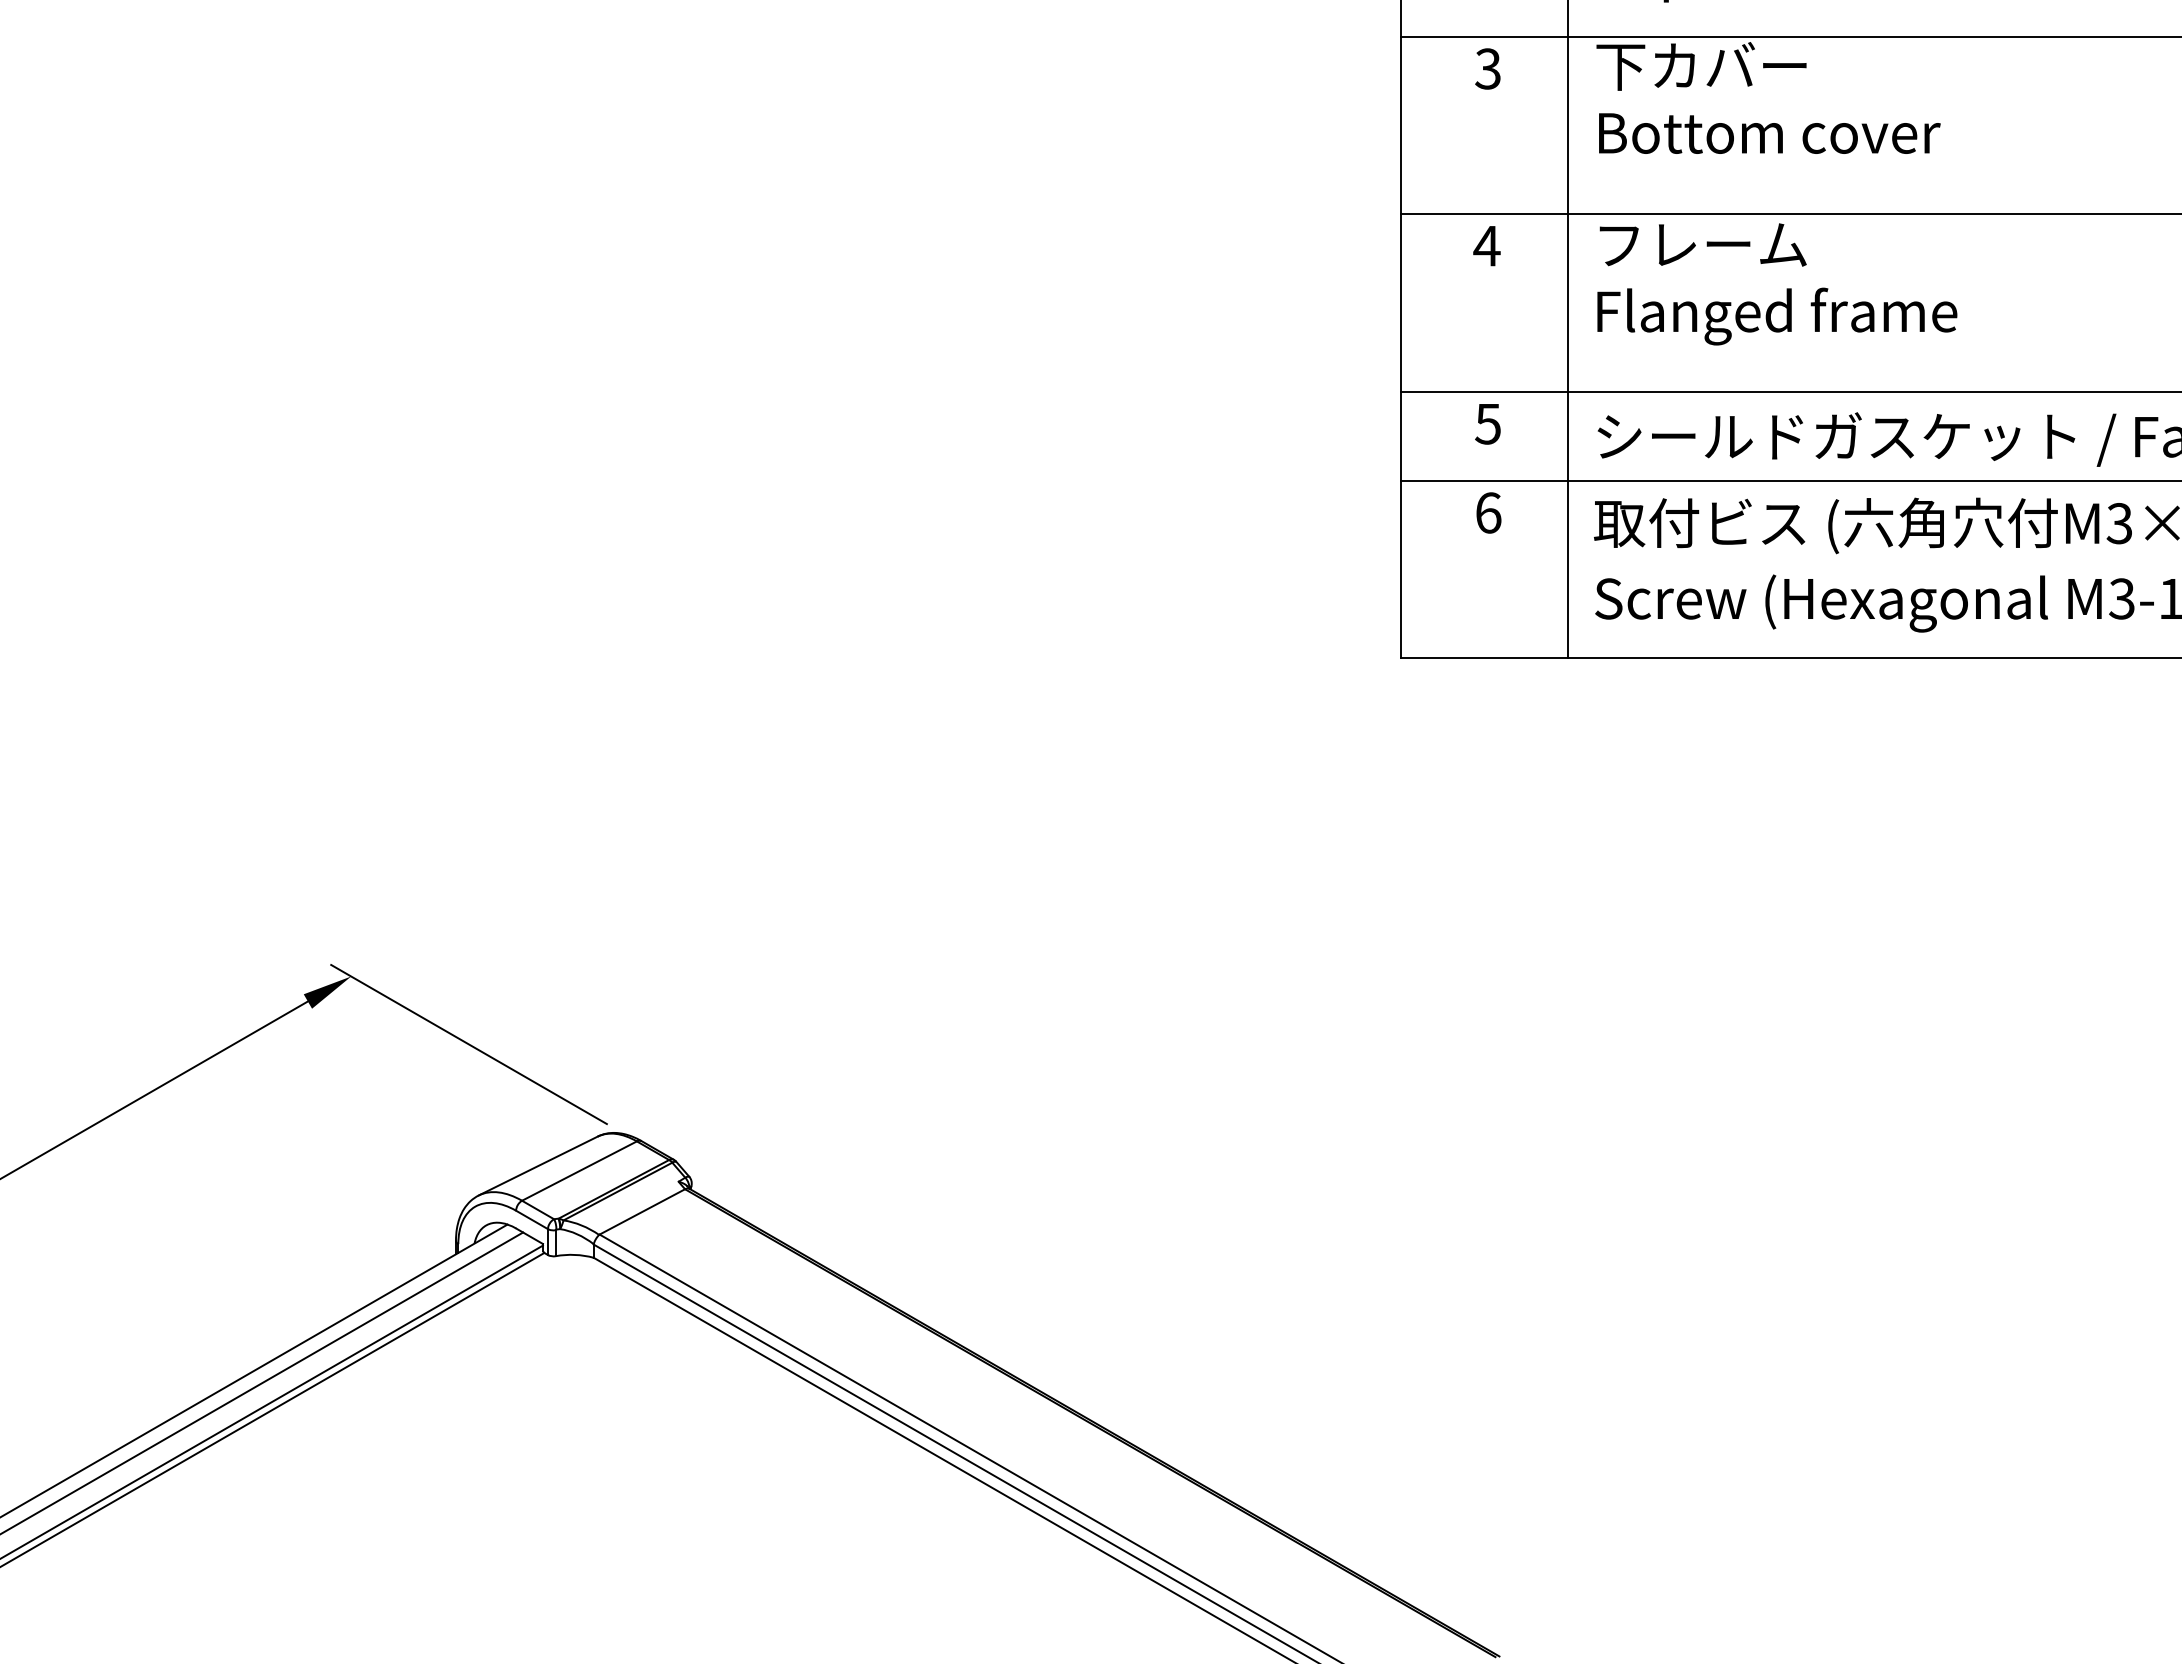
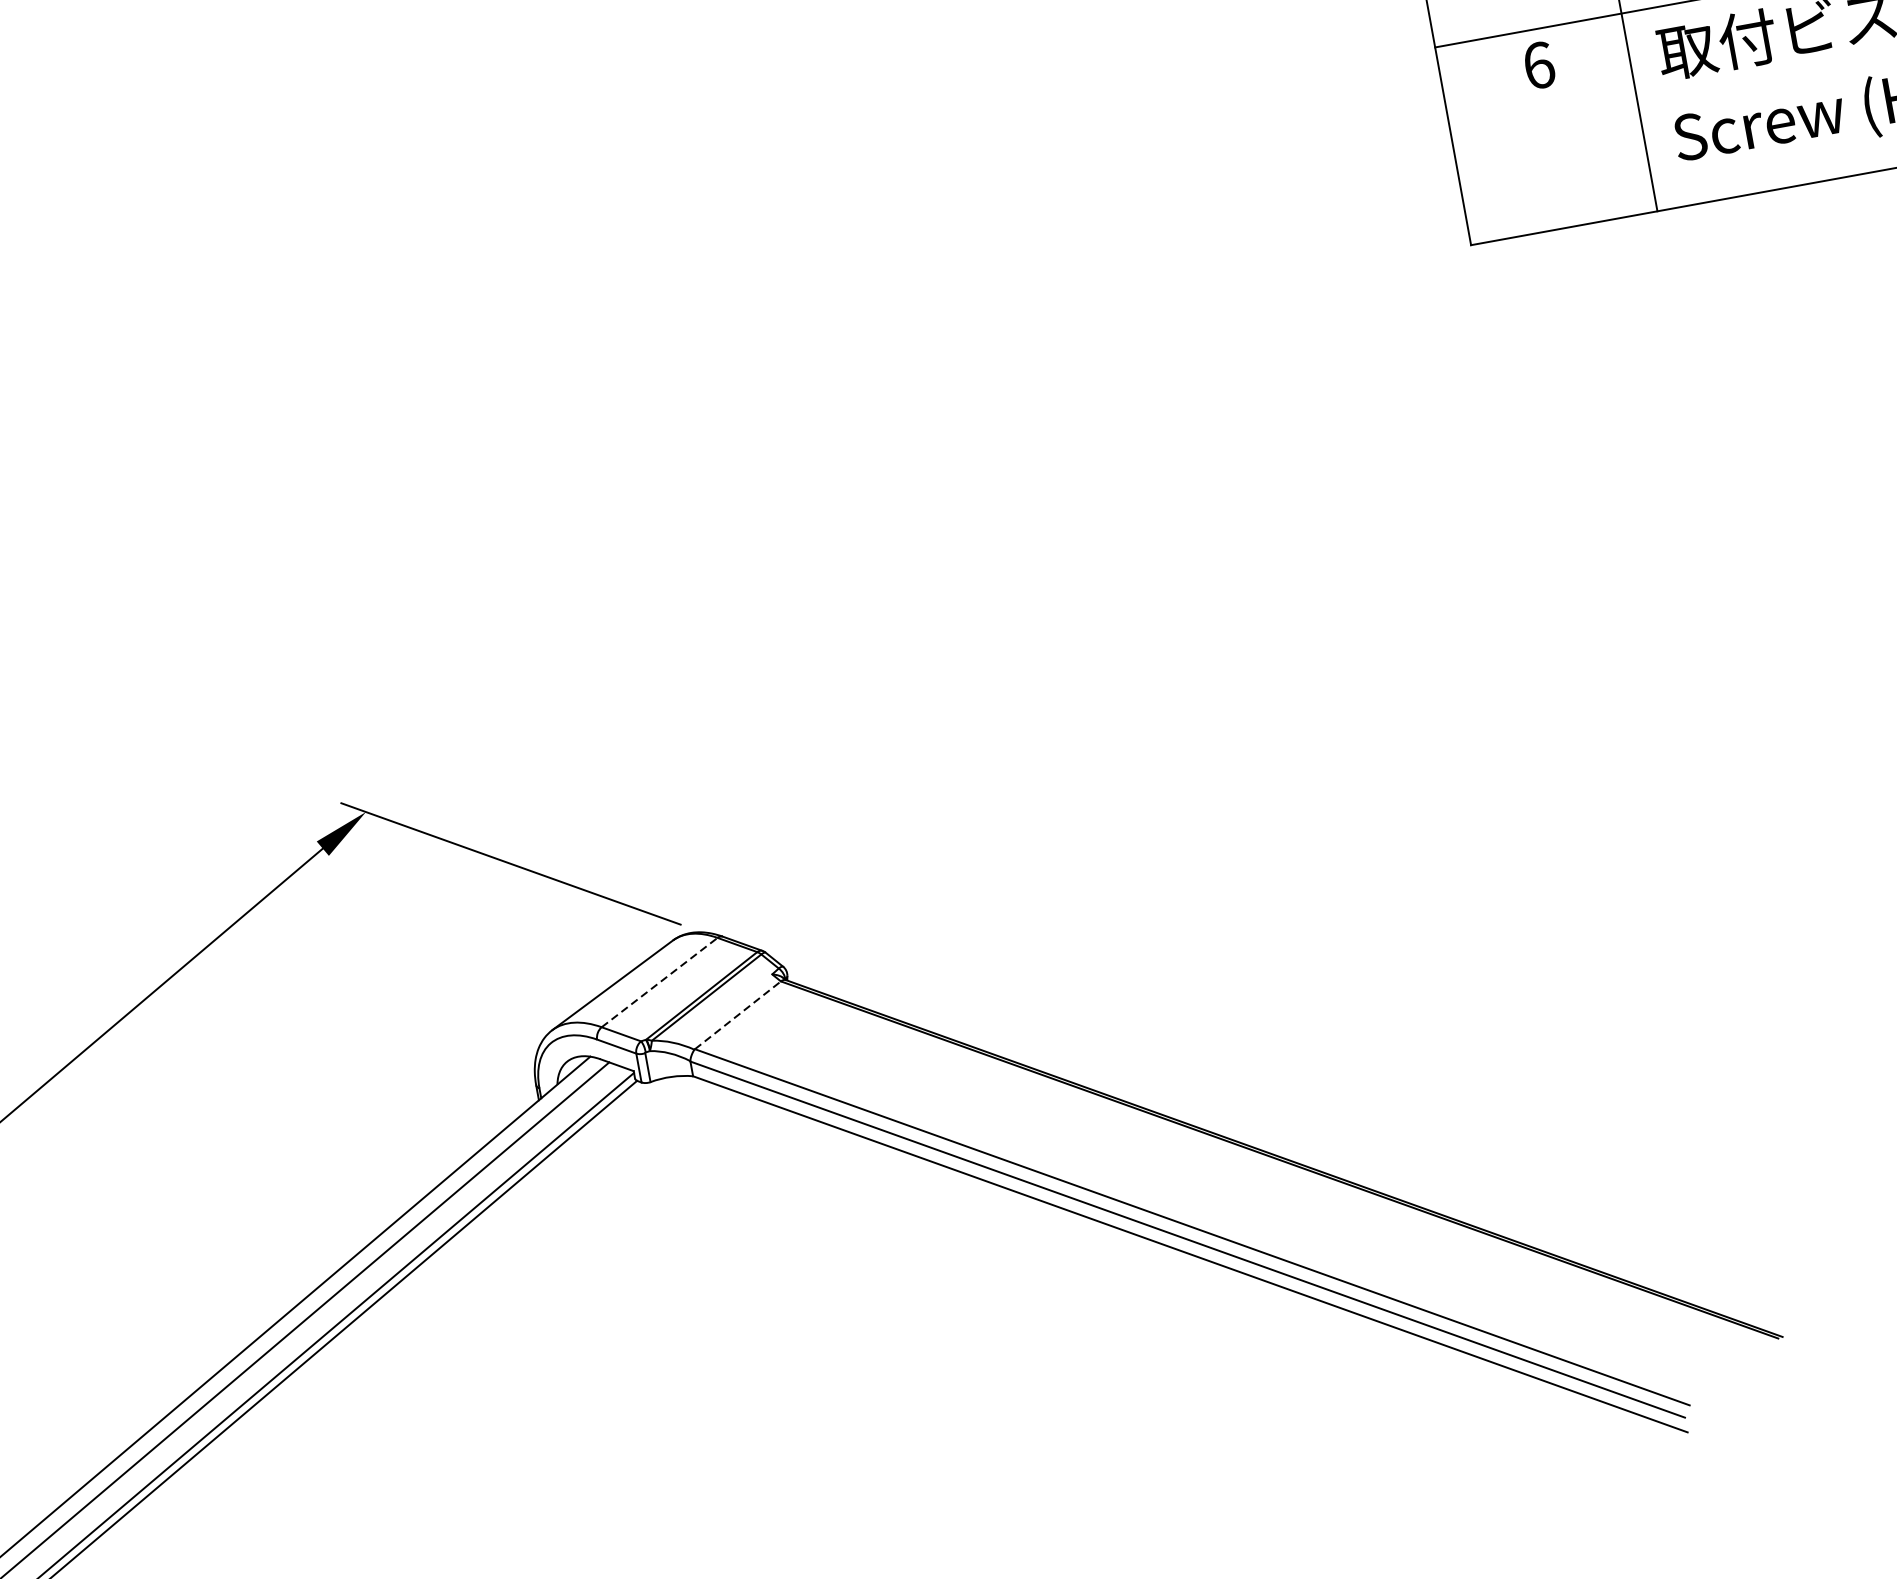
line: (579, 1171) -> (659, 983), solid -> dashed
line: (642, 1211) -> (738, 1014), solid -> dashed

